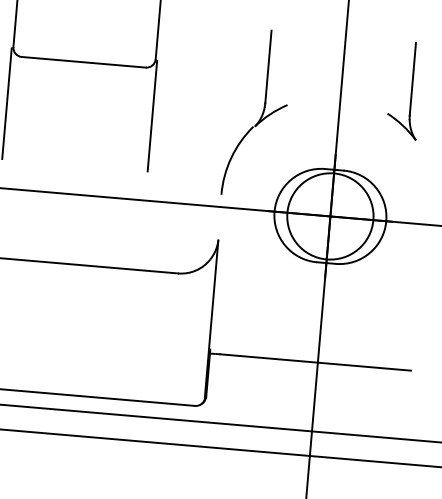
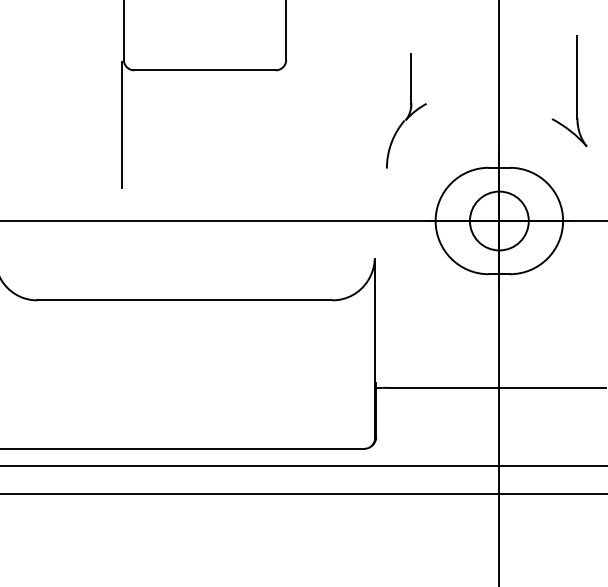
part: (410, 91) -> (576, 91), moved
part: (257, 112) -> (406, 110), size x0.6
line: (152, 116) -> (288, 124), removed
circle: (330, 216) -> (499, 220), size x0.6

